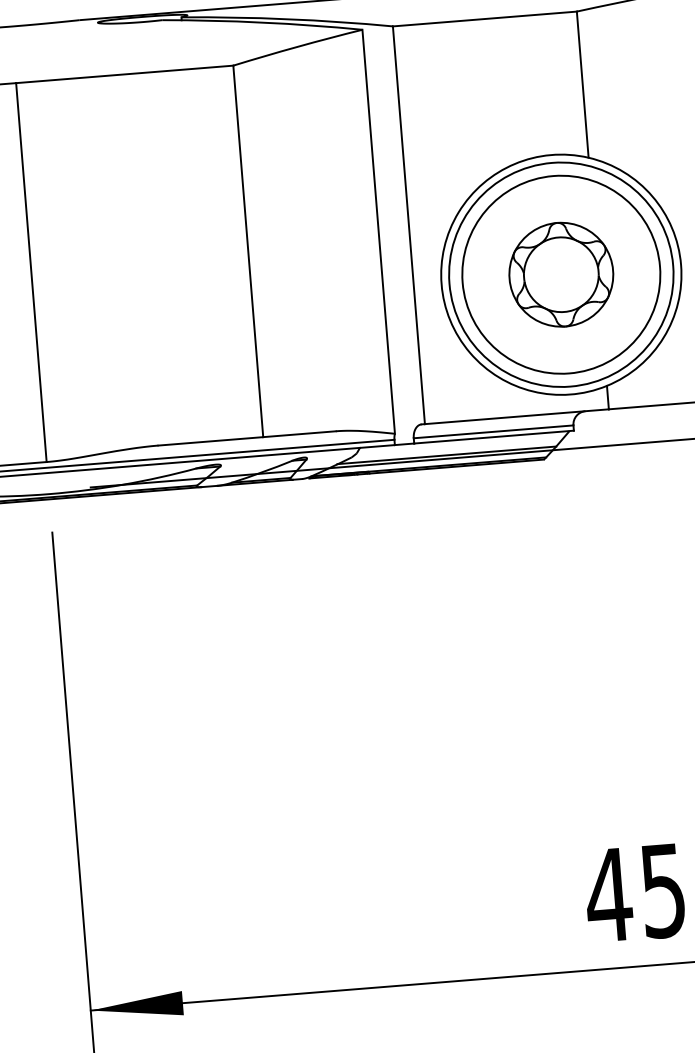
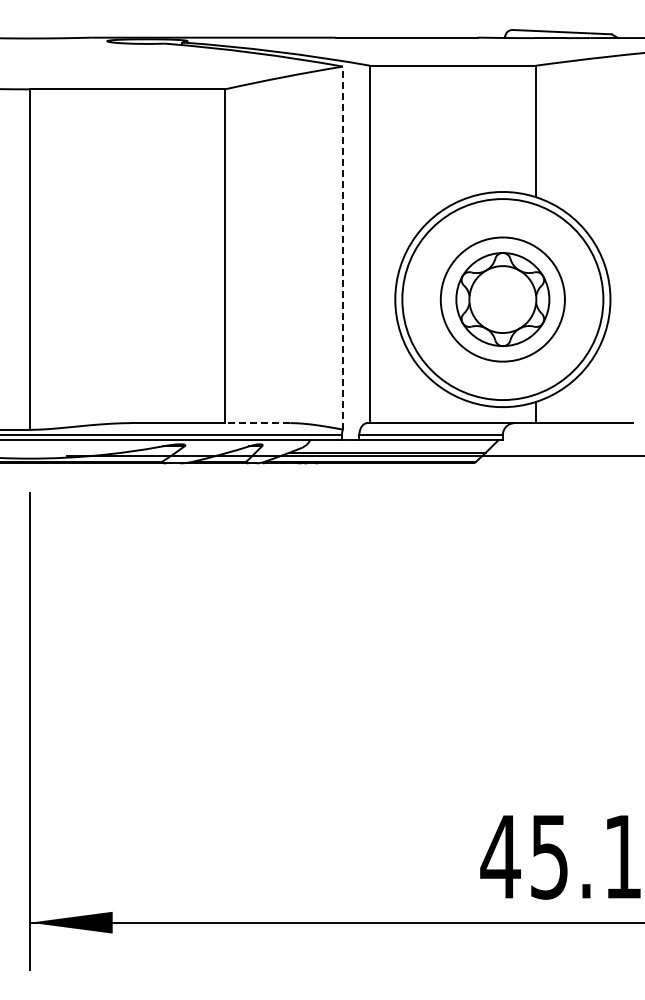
line: (378, 231) -> (342, 247), solid -> dashed
circle: (560, 274) -> (502, 299), size x0.7
line: (299, 434) -> (257, 423), solid -> dashed

